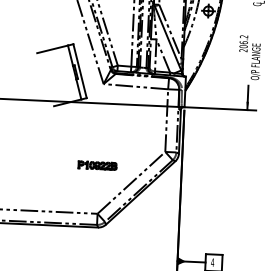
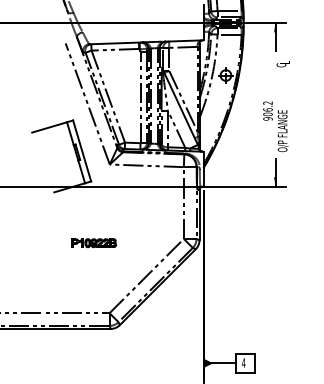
text: (243, 50) -> (267, 118), 206.2 -> 906.2
part: (97, 165) -> (93, 243), moved

